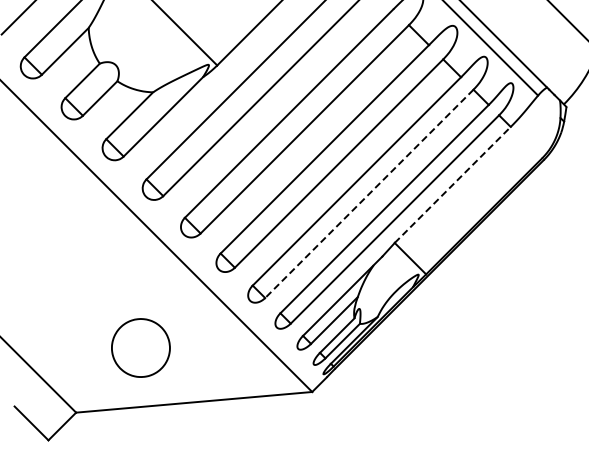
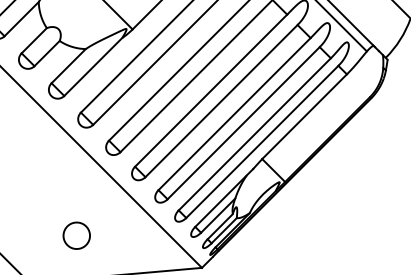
line: (453, 184) -> (305, 116), dashed -> solid
line: (369, 194) -> (243, 123), dashed -> solid
part: (140, 347) -> (76, 235), size x0.62

